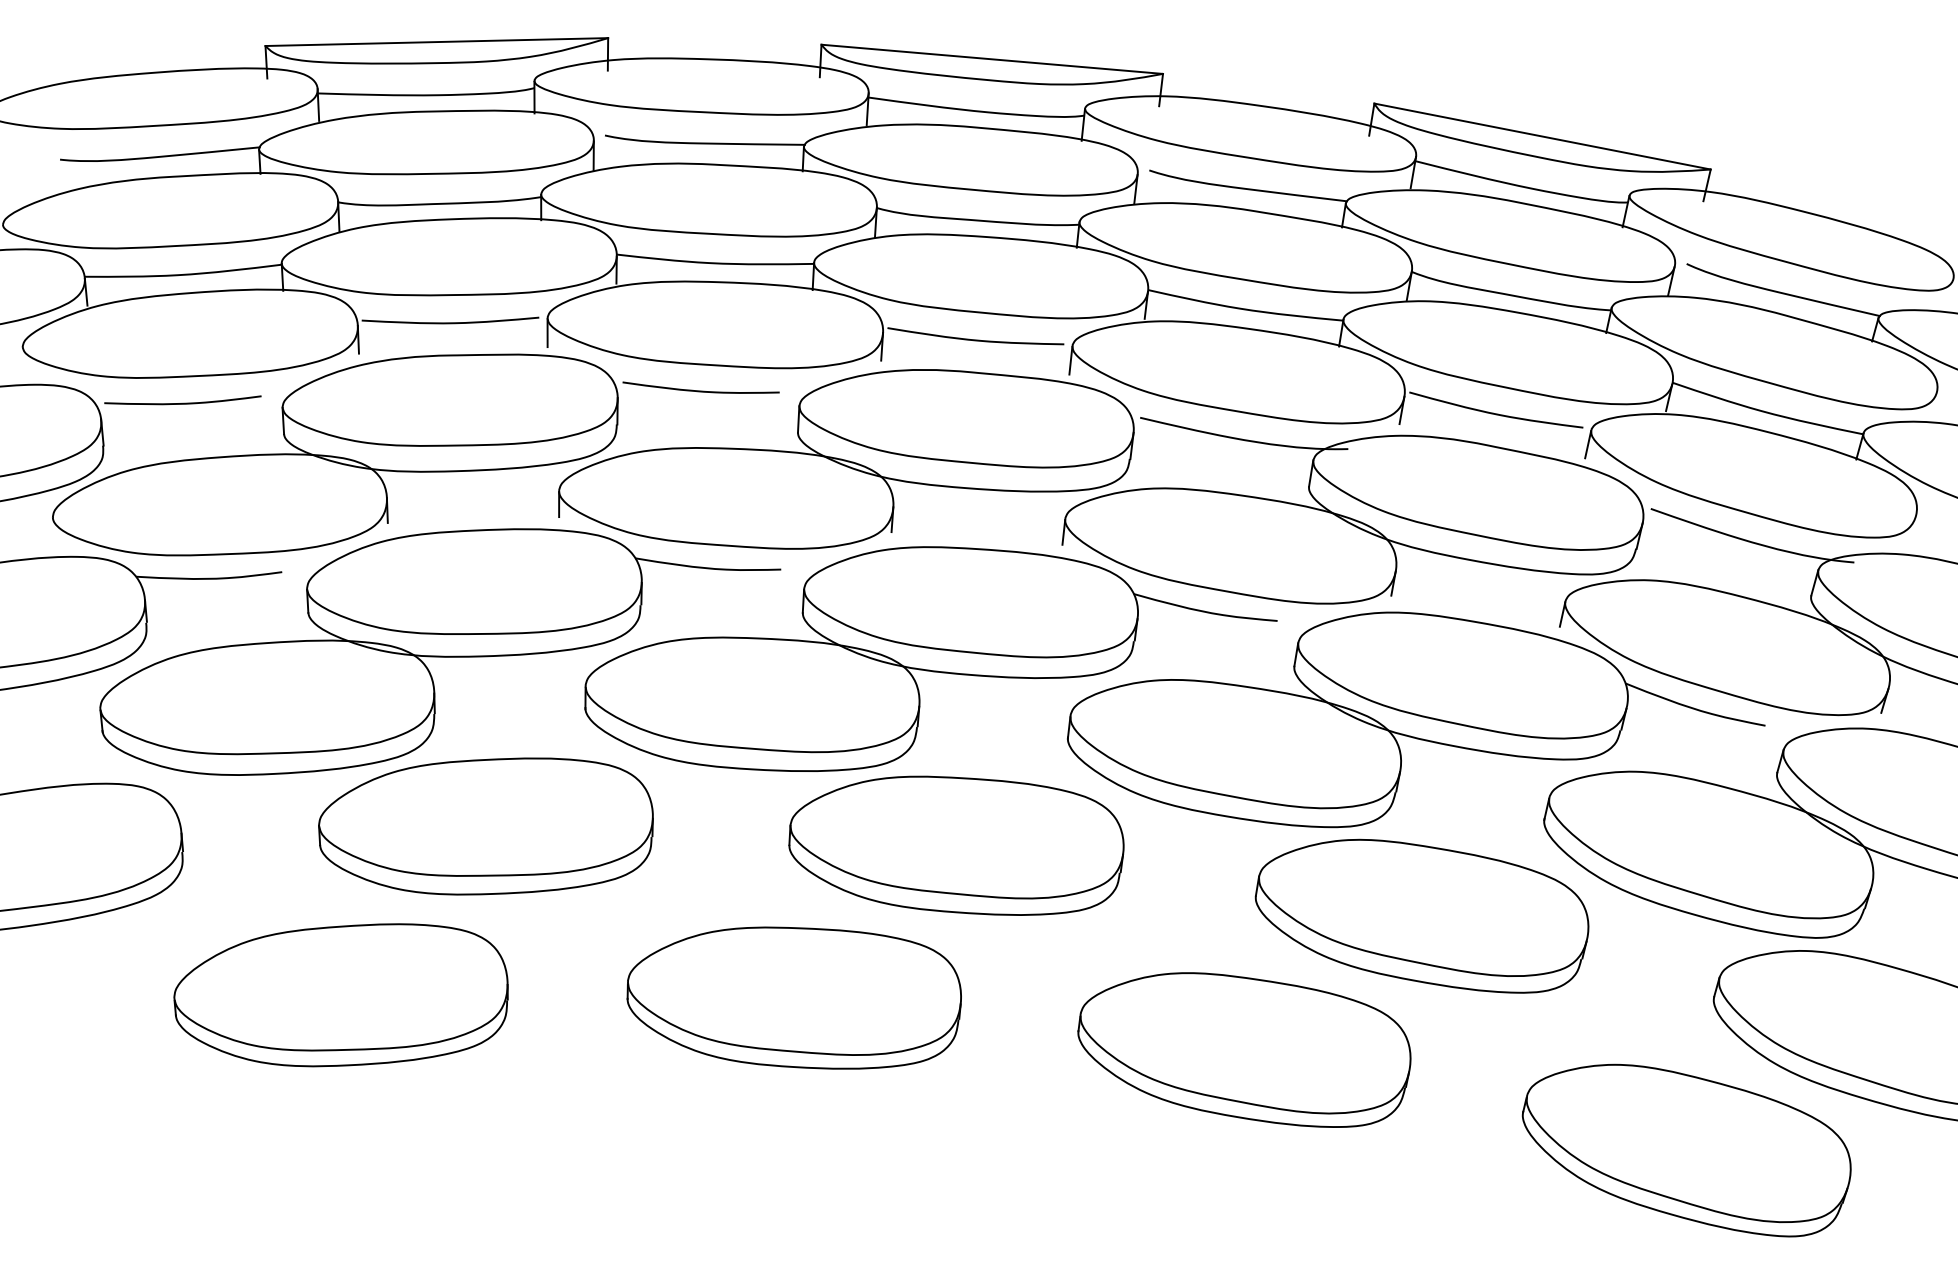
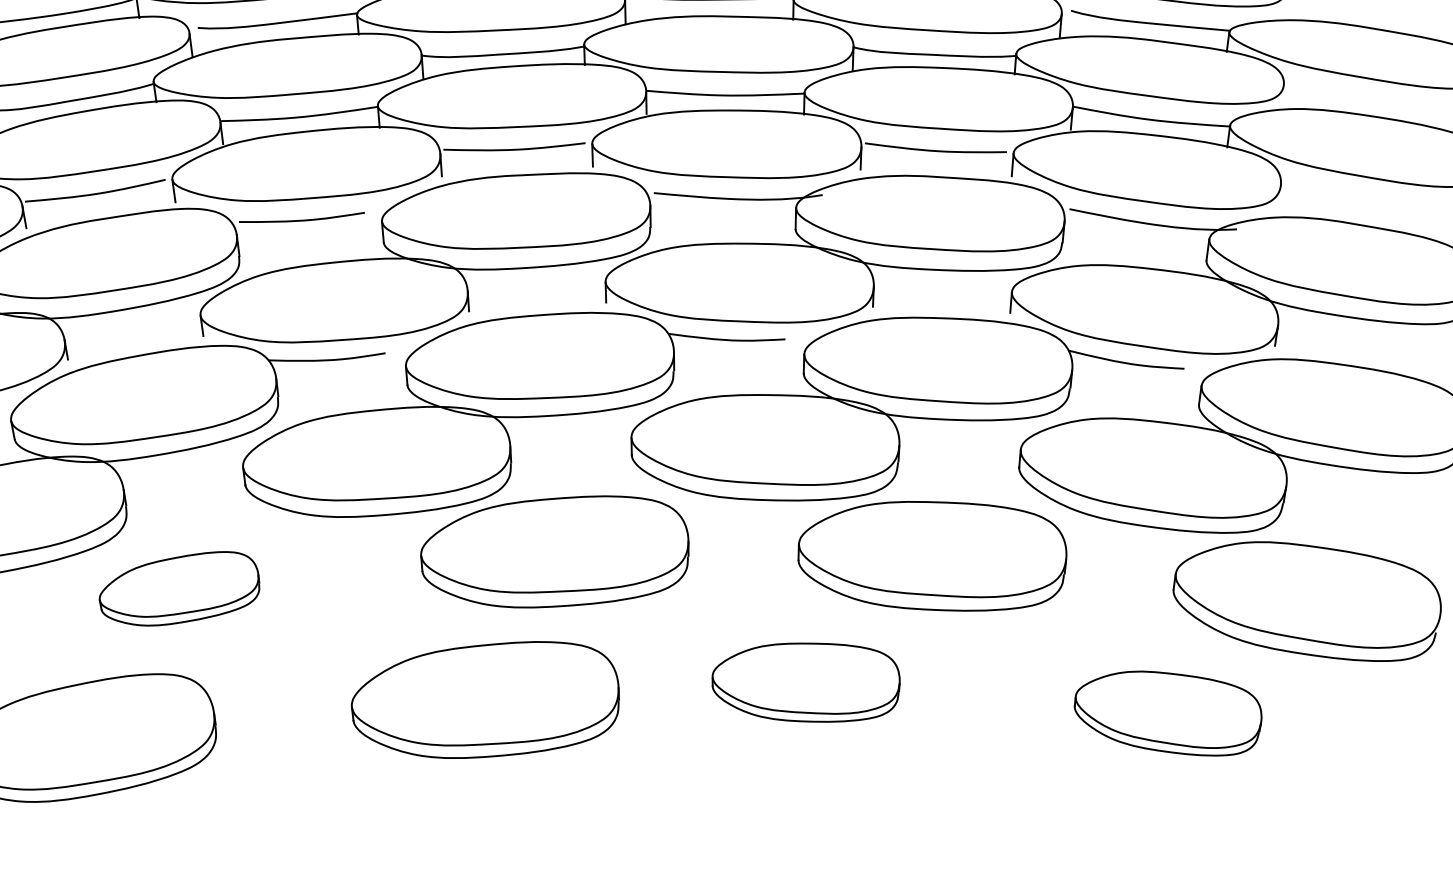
part: (485, 826) -> (179, 589), size x0.6
part: (793, 997) -> (485, 701), moved
part: (1244, 1049) -> (806, 683), size x0.7
part: (1686, 1150) -> (1168, 714), size x0.7

